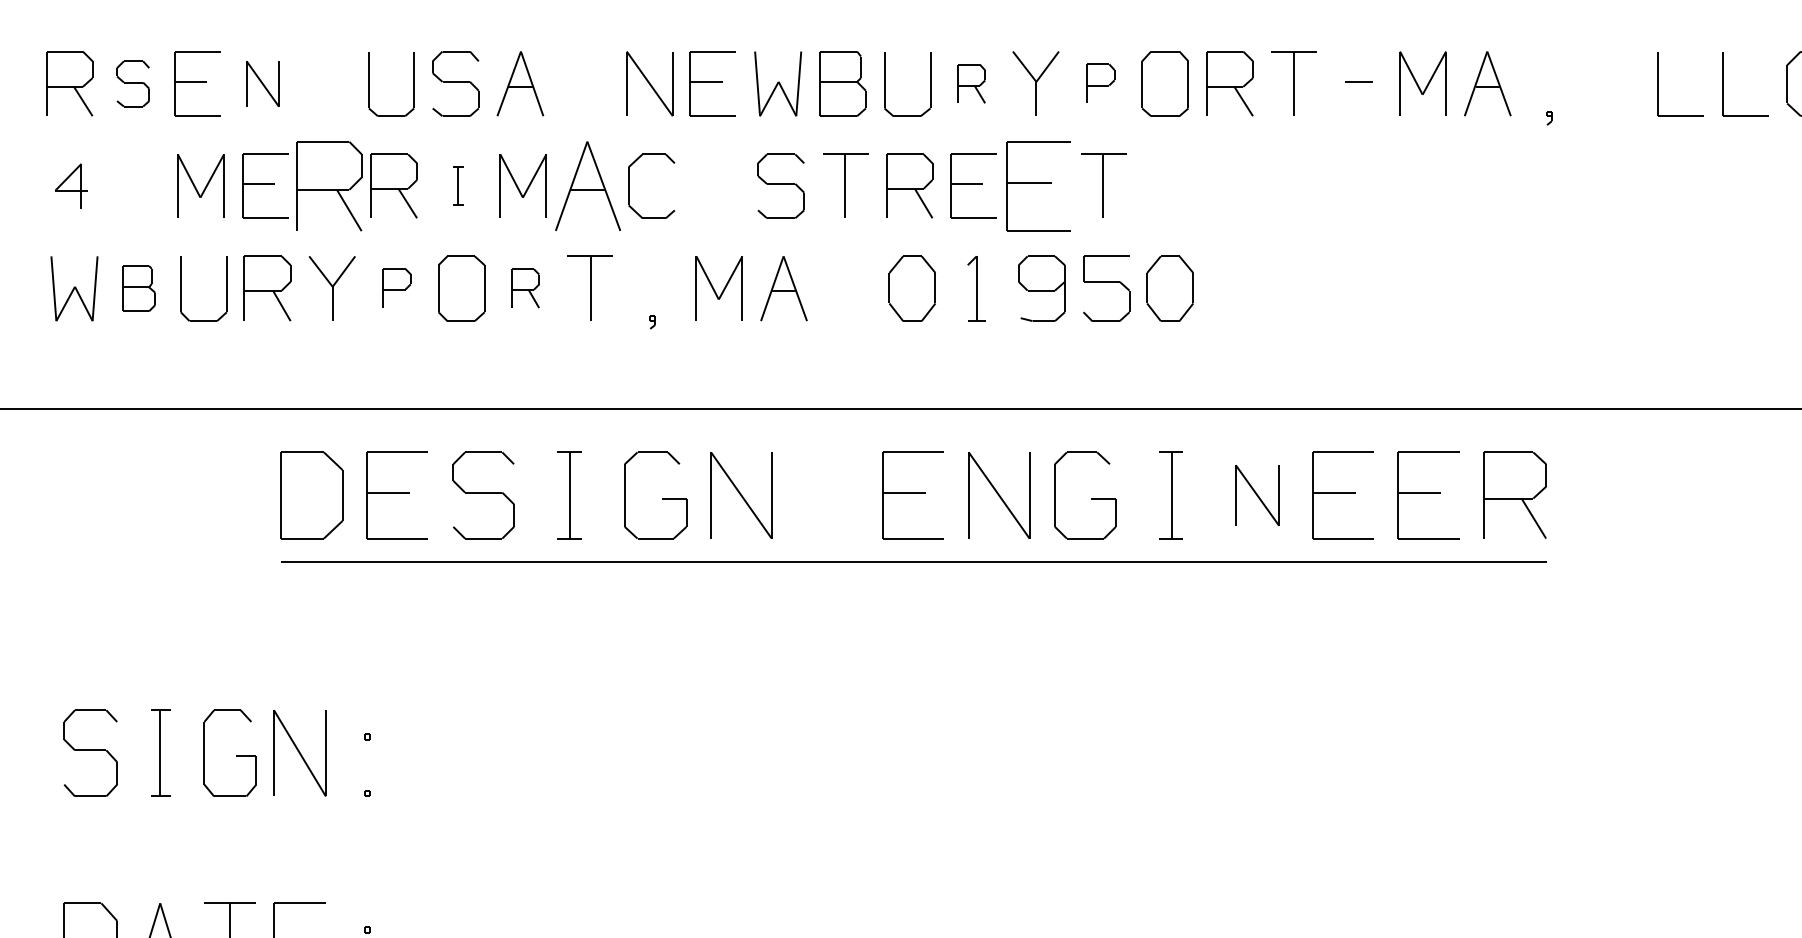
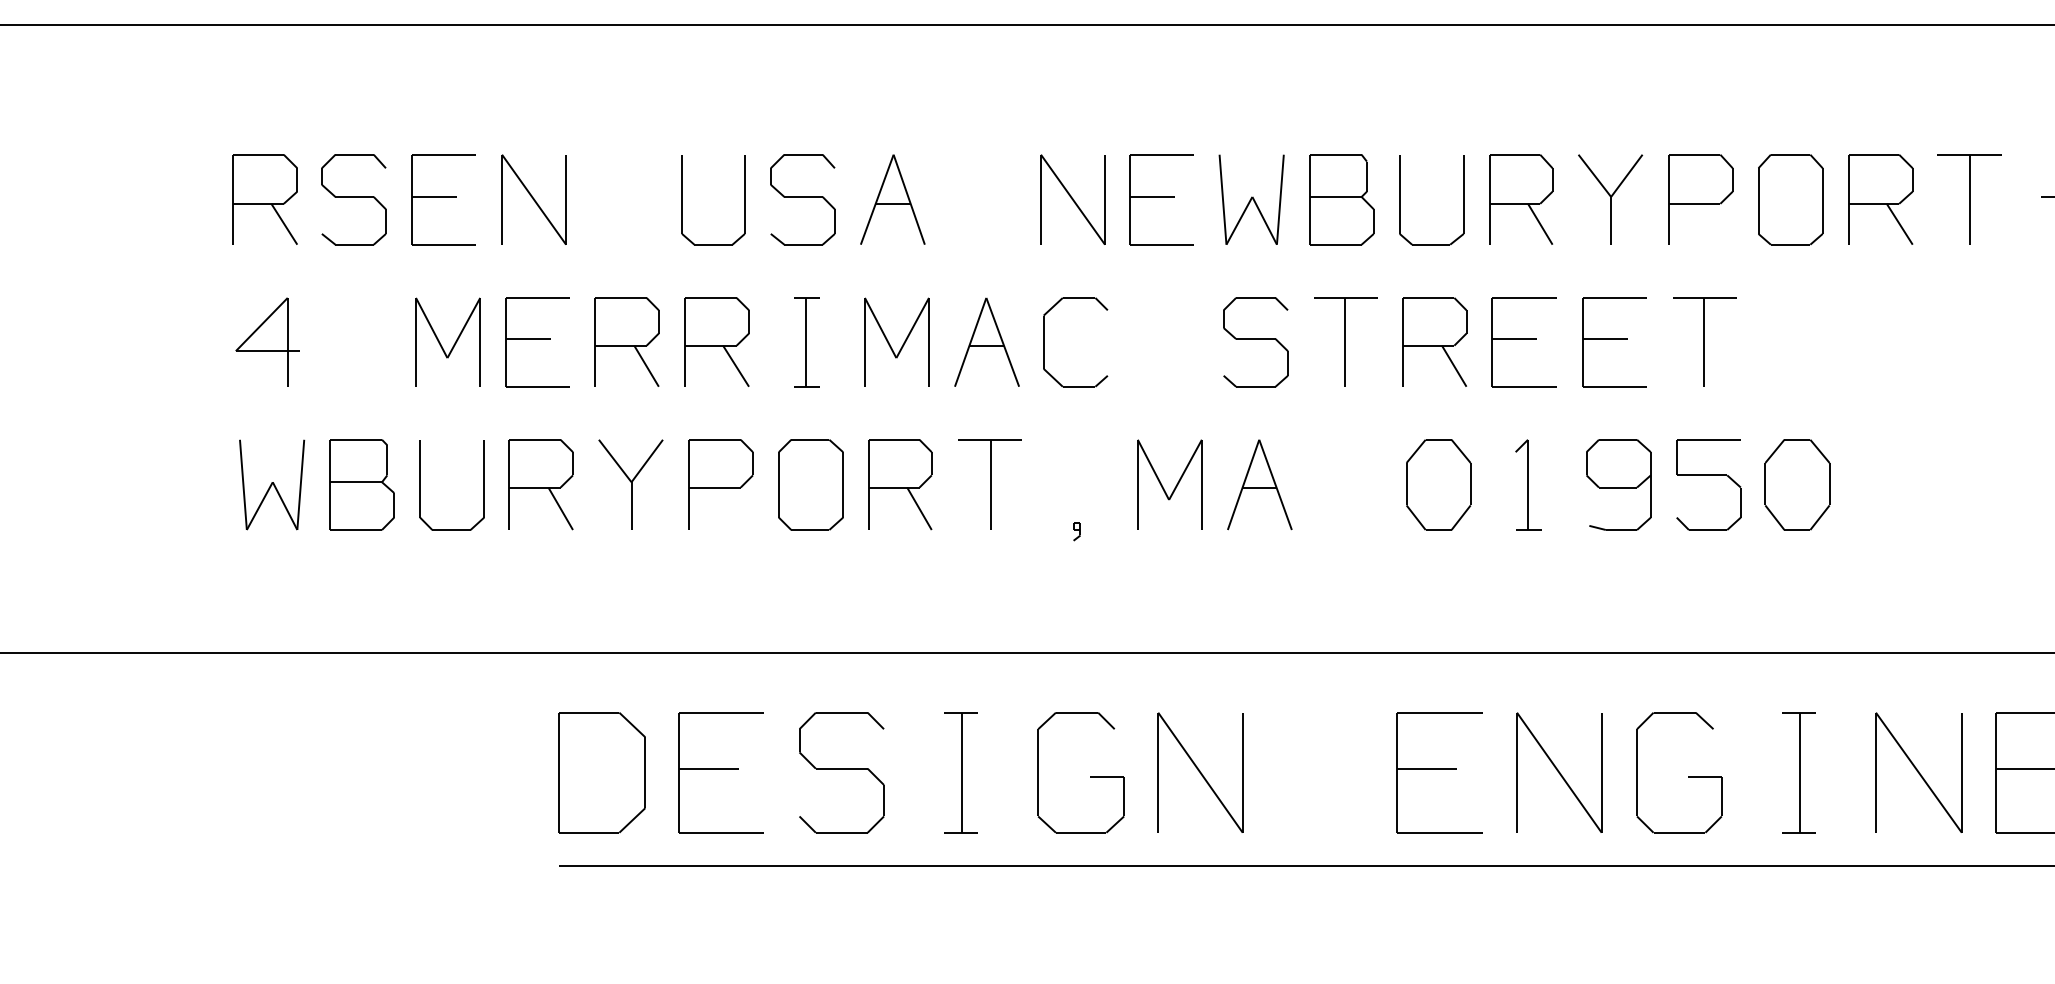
part: (132, 83) -> (352, 199), size x1.43
part: (262, 83) -> (533, 199), size x1.43
part: (971, 83) -> (1520, 199), size x1.67
part: (1100, 83) -> (1700, 199), size x1.67
part: (71, 185) -> (267, 341), size x1.43
part: (328, 185) -> (625, 341), size x0.71
part: (458, 185) -> (806, 341), size x1.67
part: (1038, 185) -> (1614, 341), size x0.71
part: (587, 186) -> (986, 342), size x0.71
part: (396, 287) -> (720, 483), size x1.67
part: (138, 288) -> (361, 484), size x1.43
part: (525, 288) -> (899, 484), size x1.67
part: (1257, 495) -> (1918, 772), size x1.43

